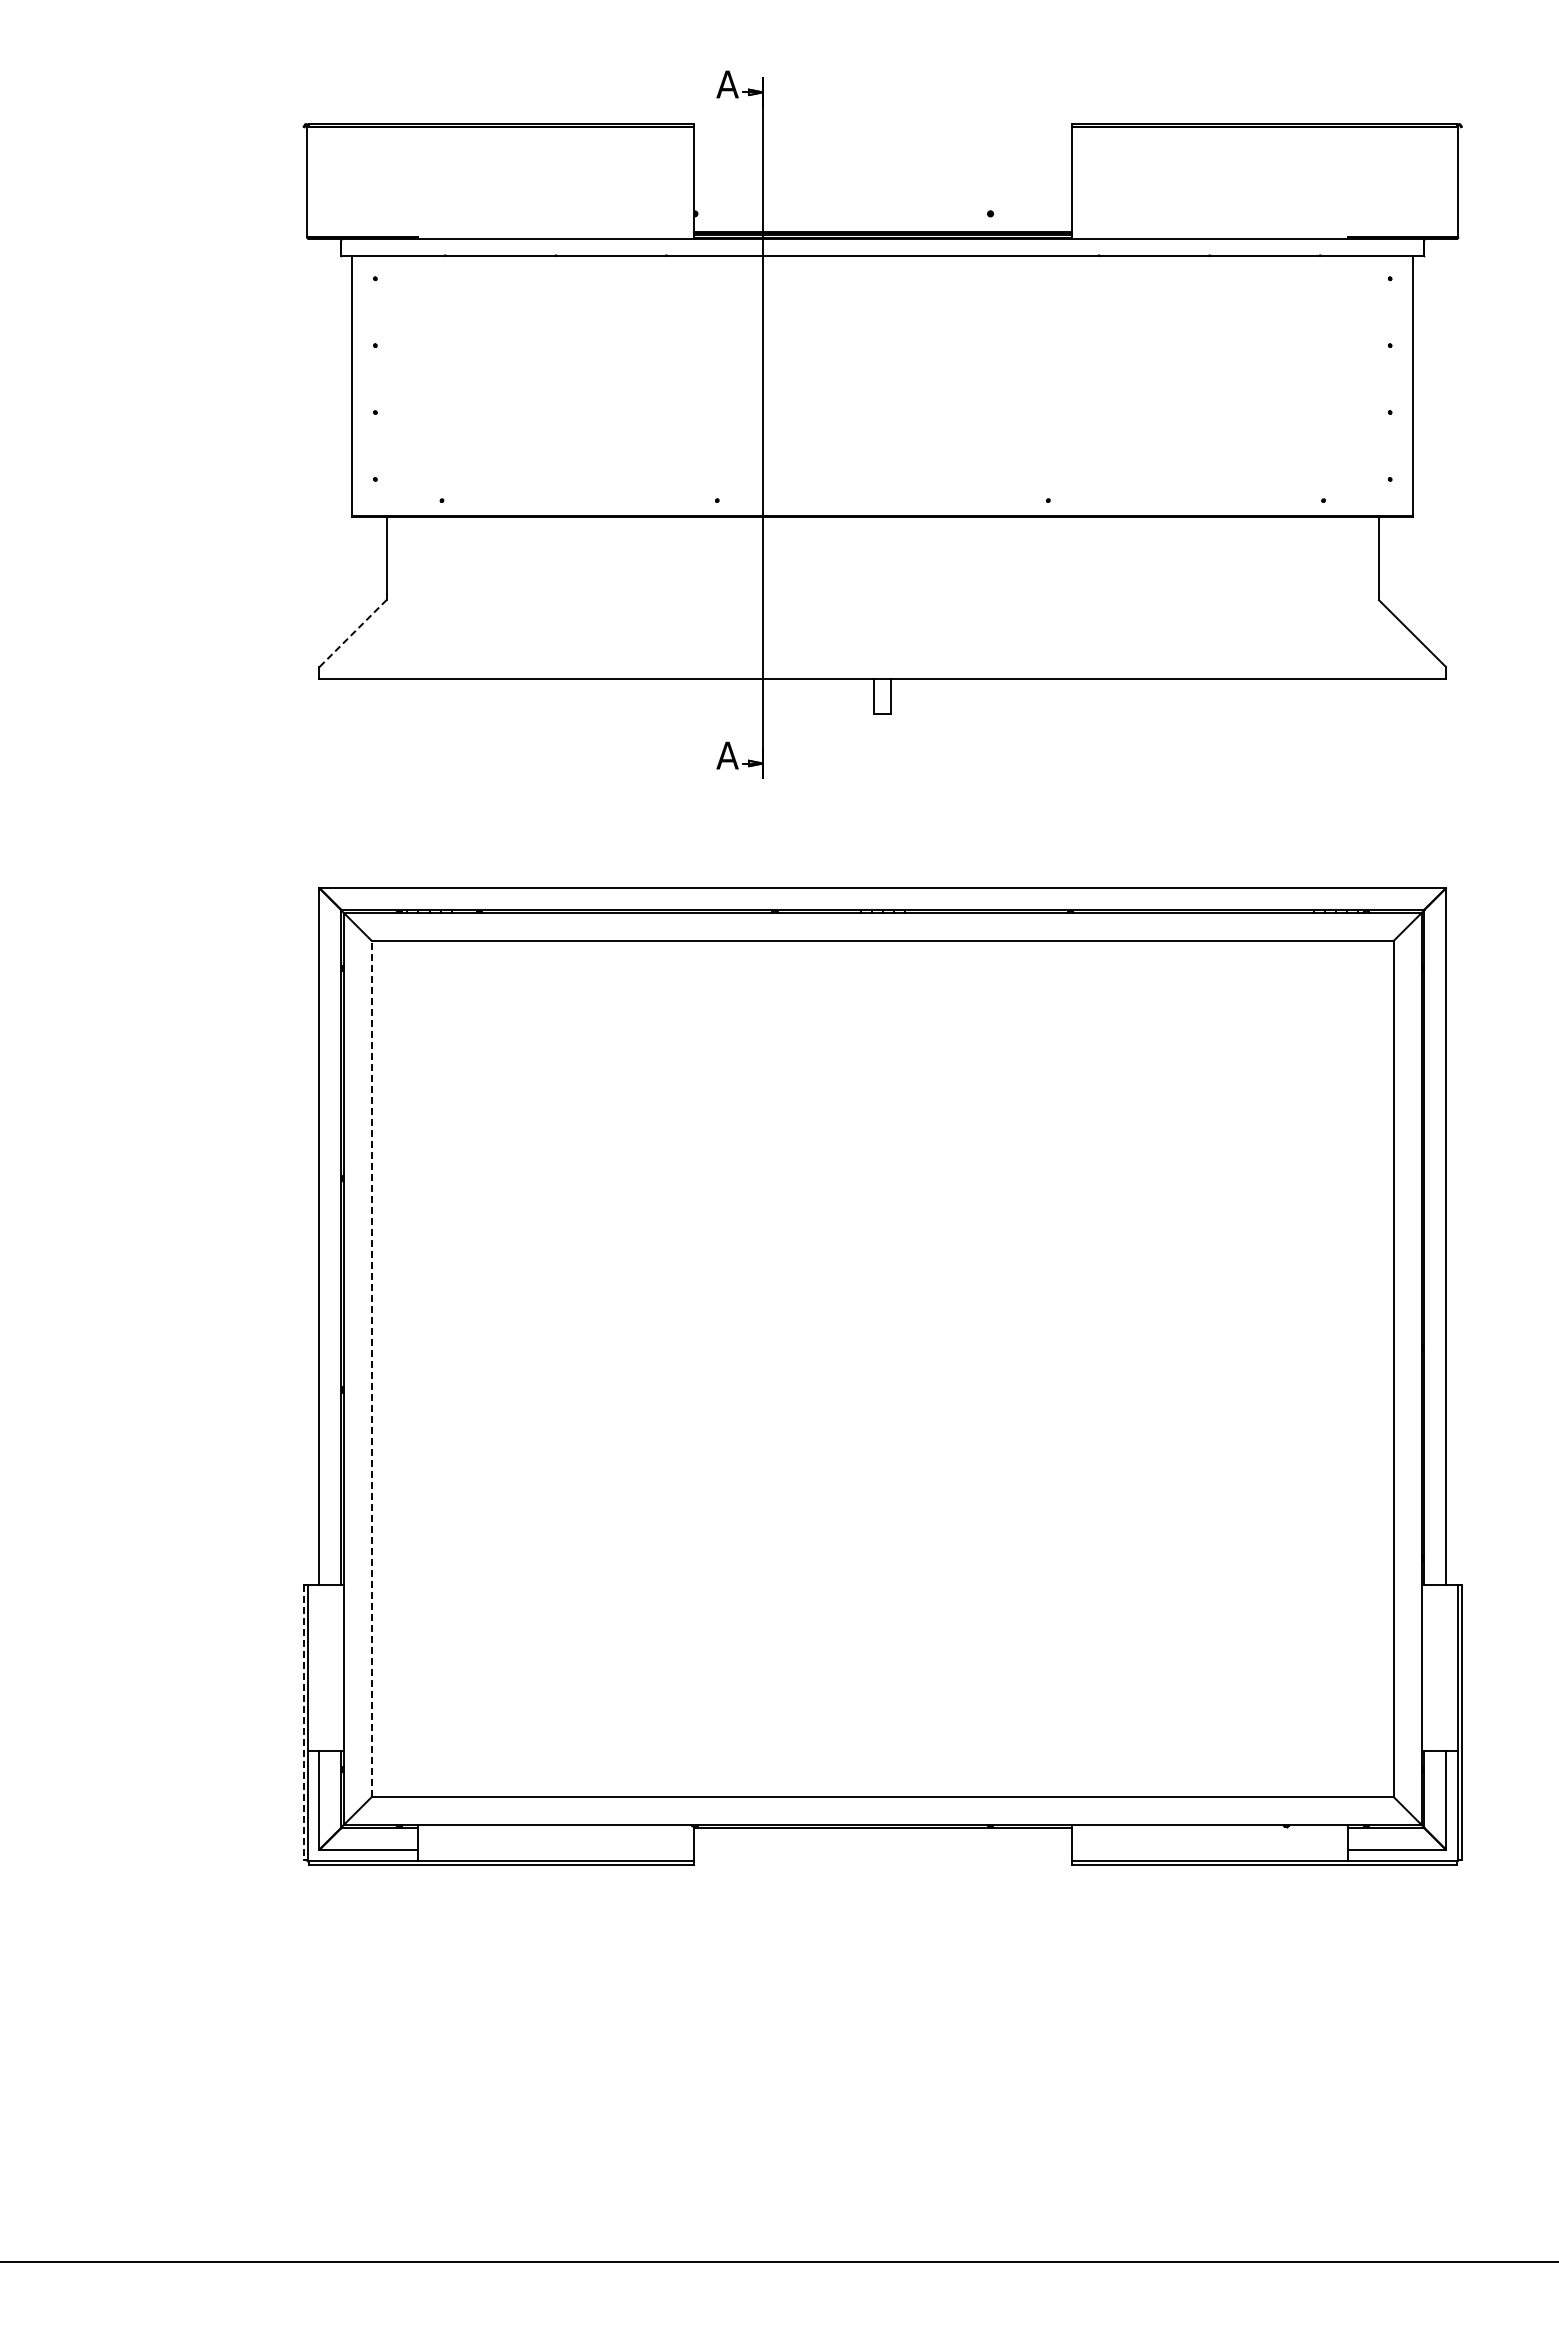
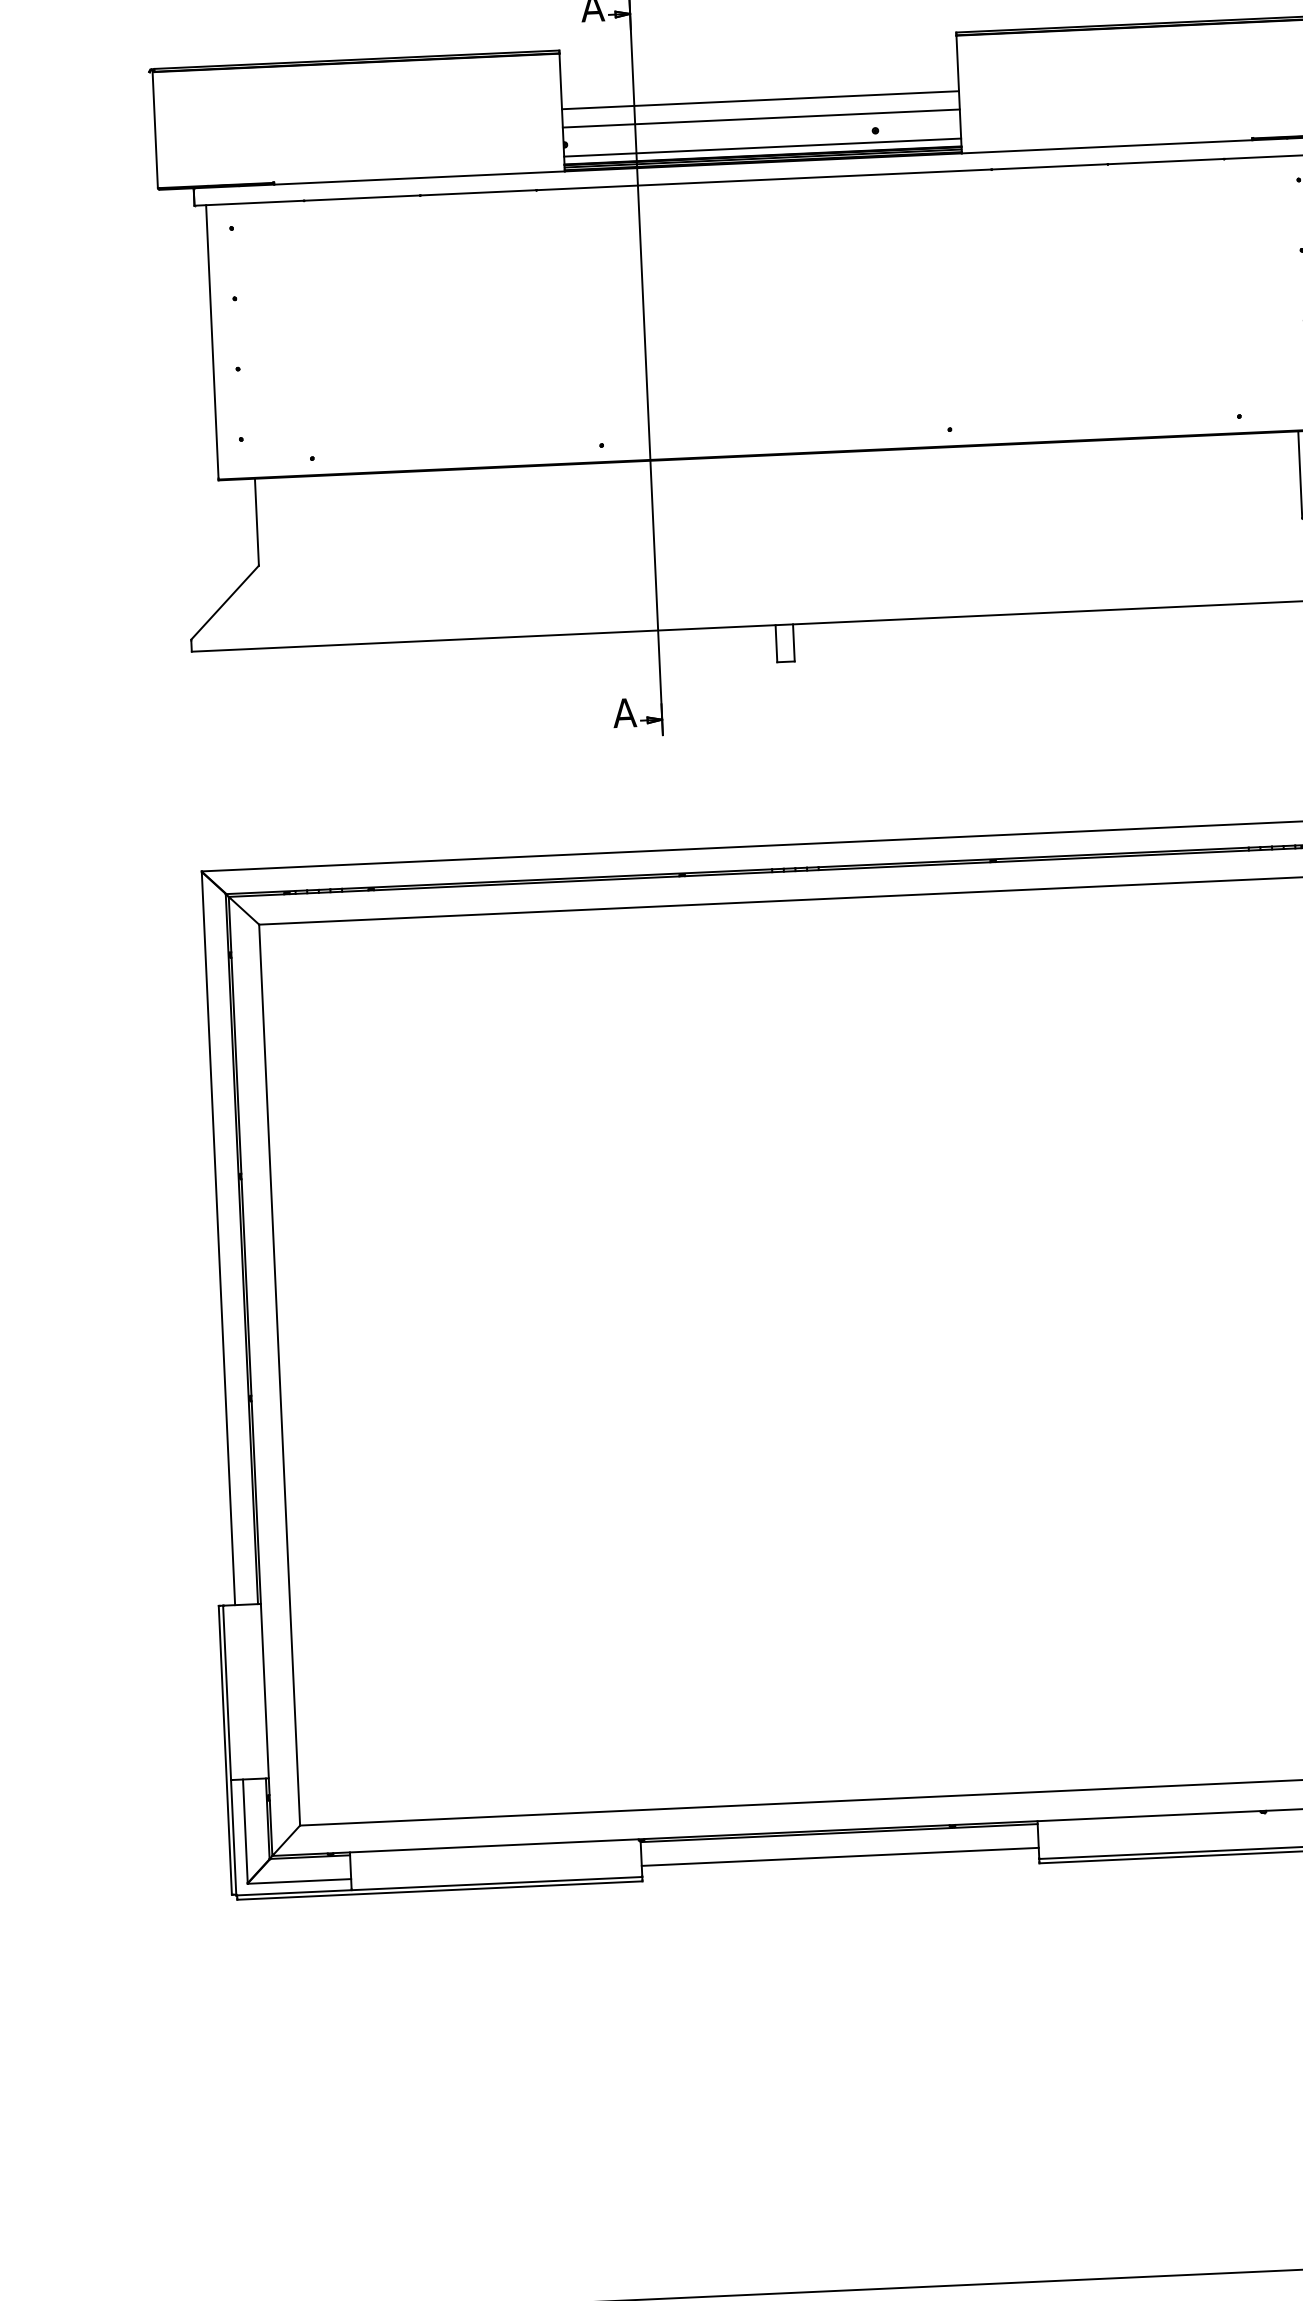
line: (882, 179) -> (760, 99), added
line: (882, 197) -> (761, 118), added
line: (882, 224) -> (762, 147), added
line: (353, 633) -> (225, 602), dashed -> solid
line: (371, 1368) -> (279, 1374), dashed -> solid
line: (303, 1723) -> (225, 1751), dashed -> solid
line: (882, 1850) -> (840, 1857), added

